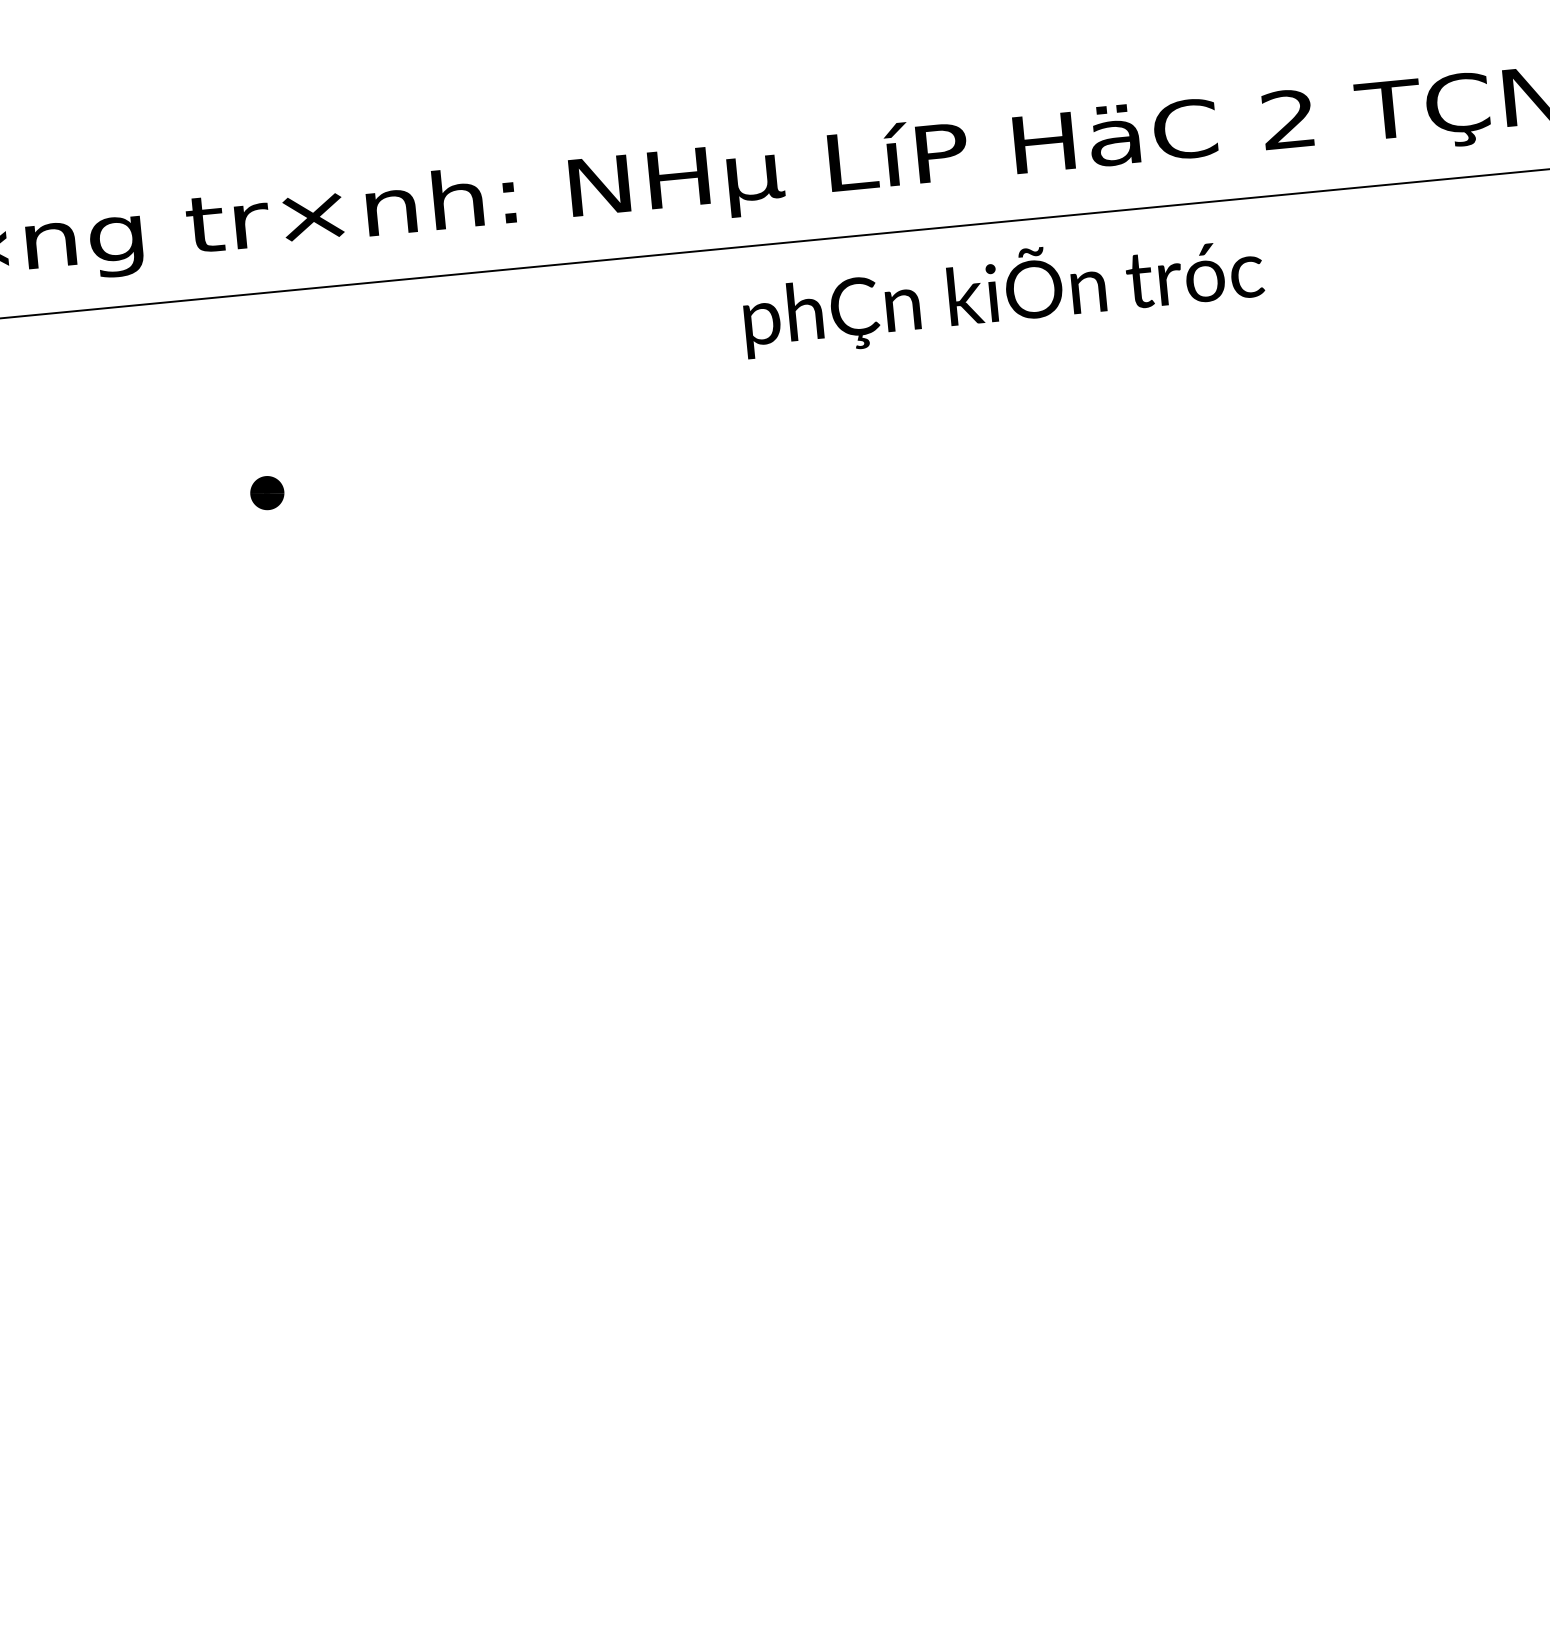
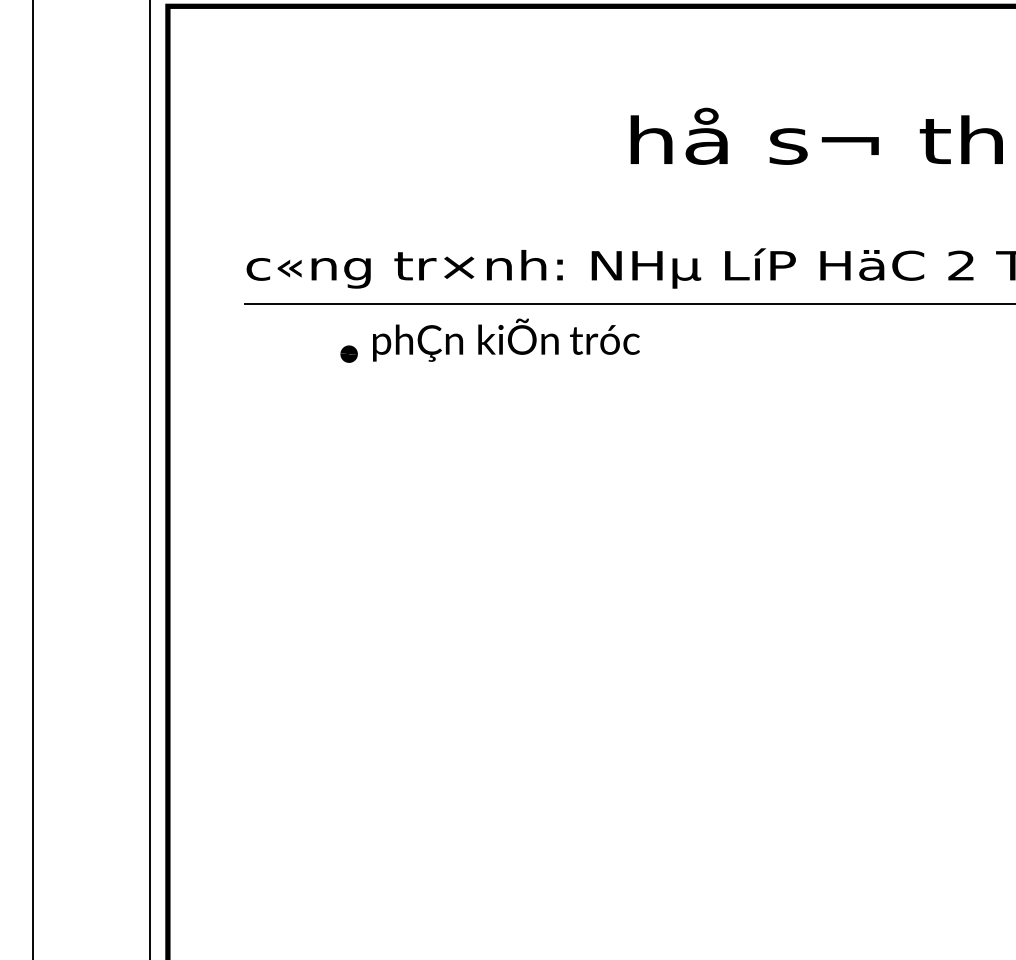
text: (1003, 291) -> (506, 339), moved
part: (265, 491) -> (348, 353), moved

